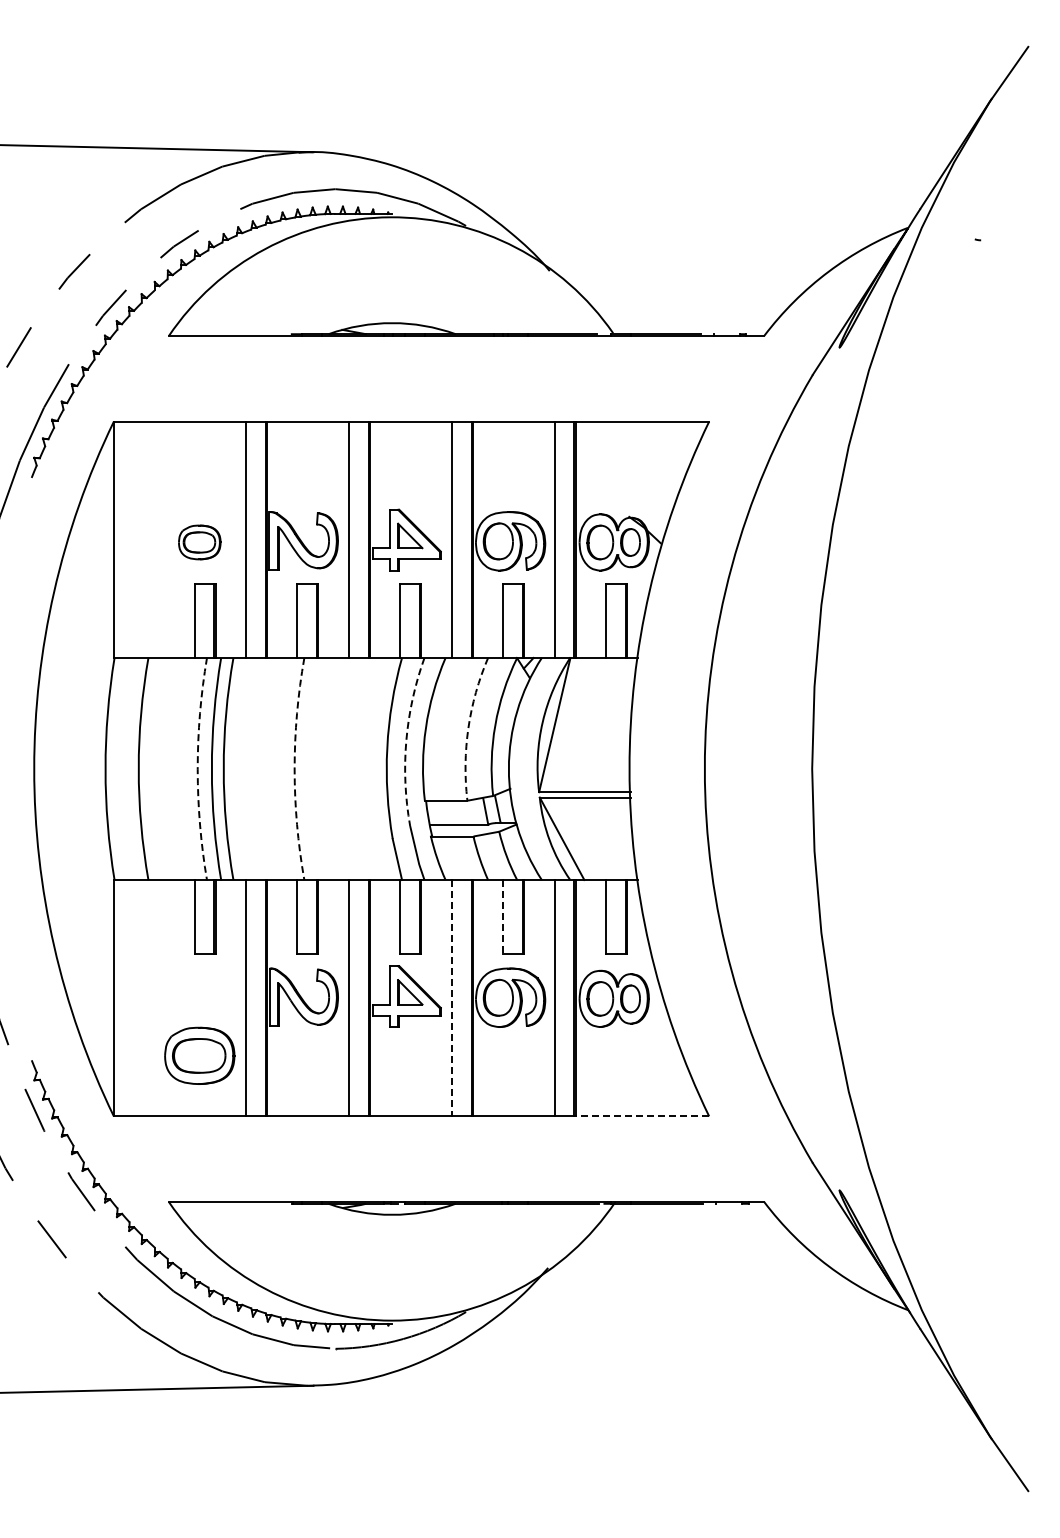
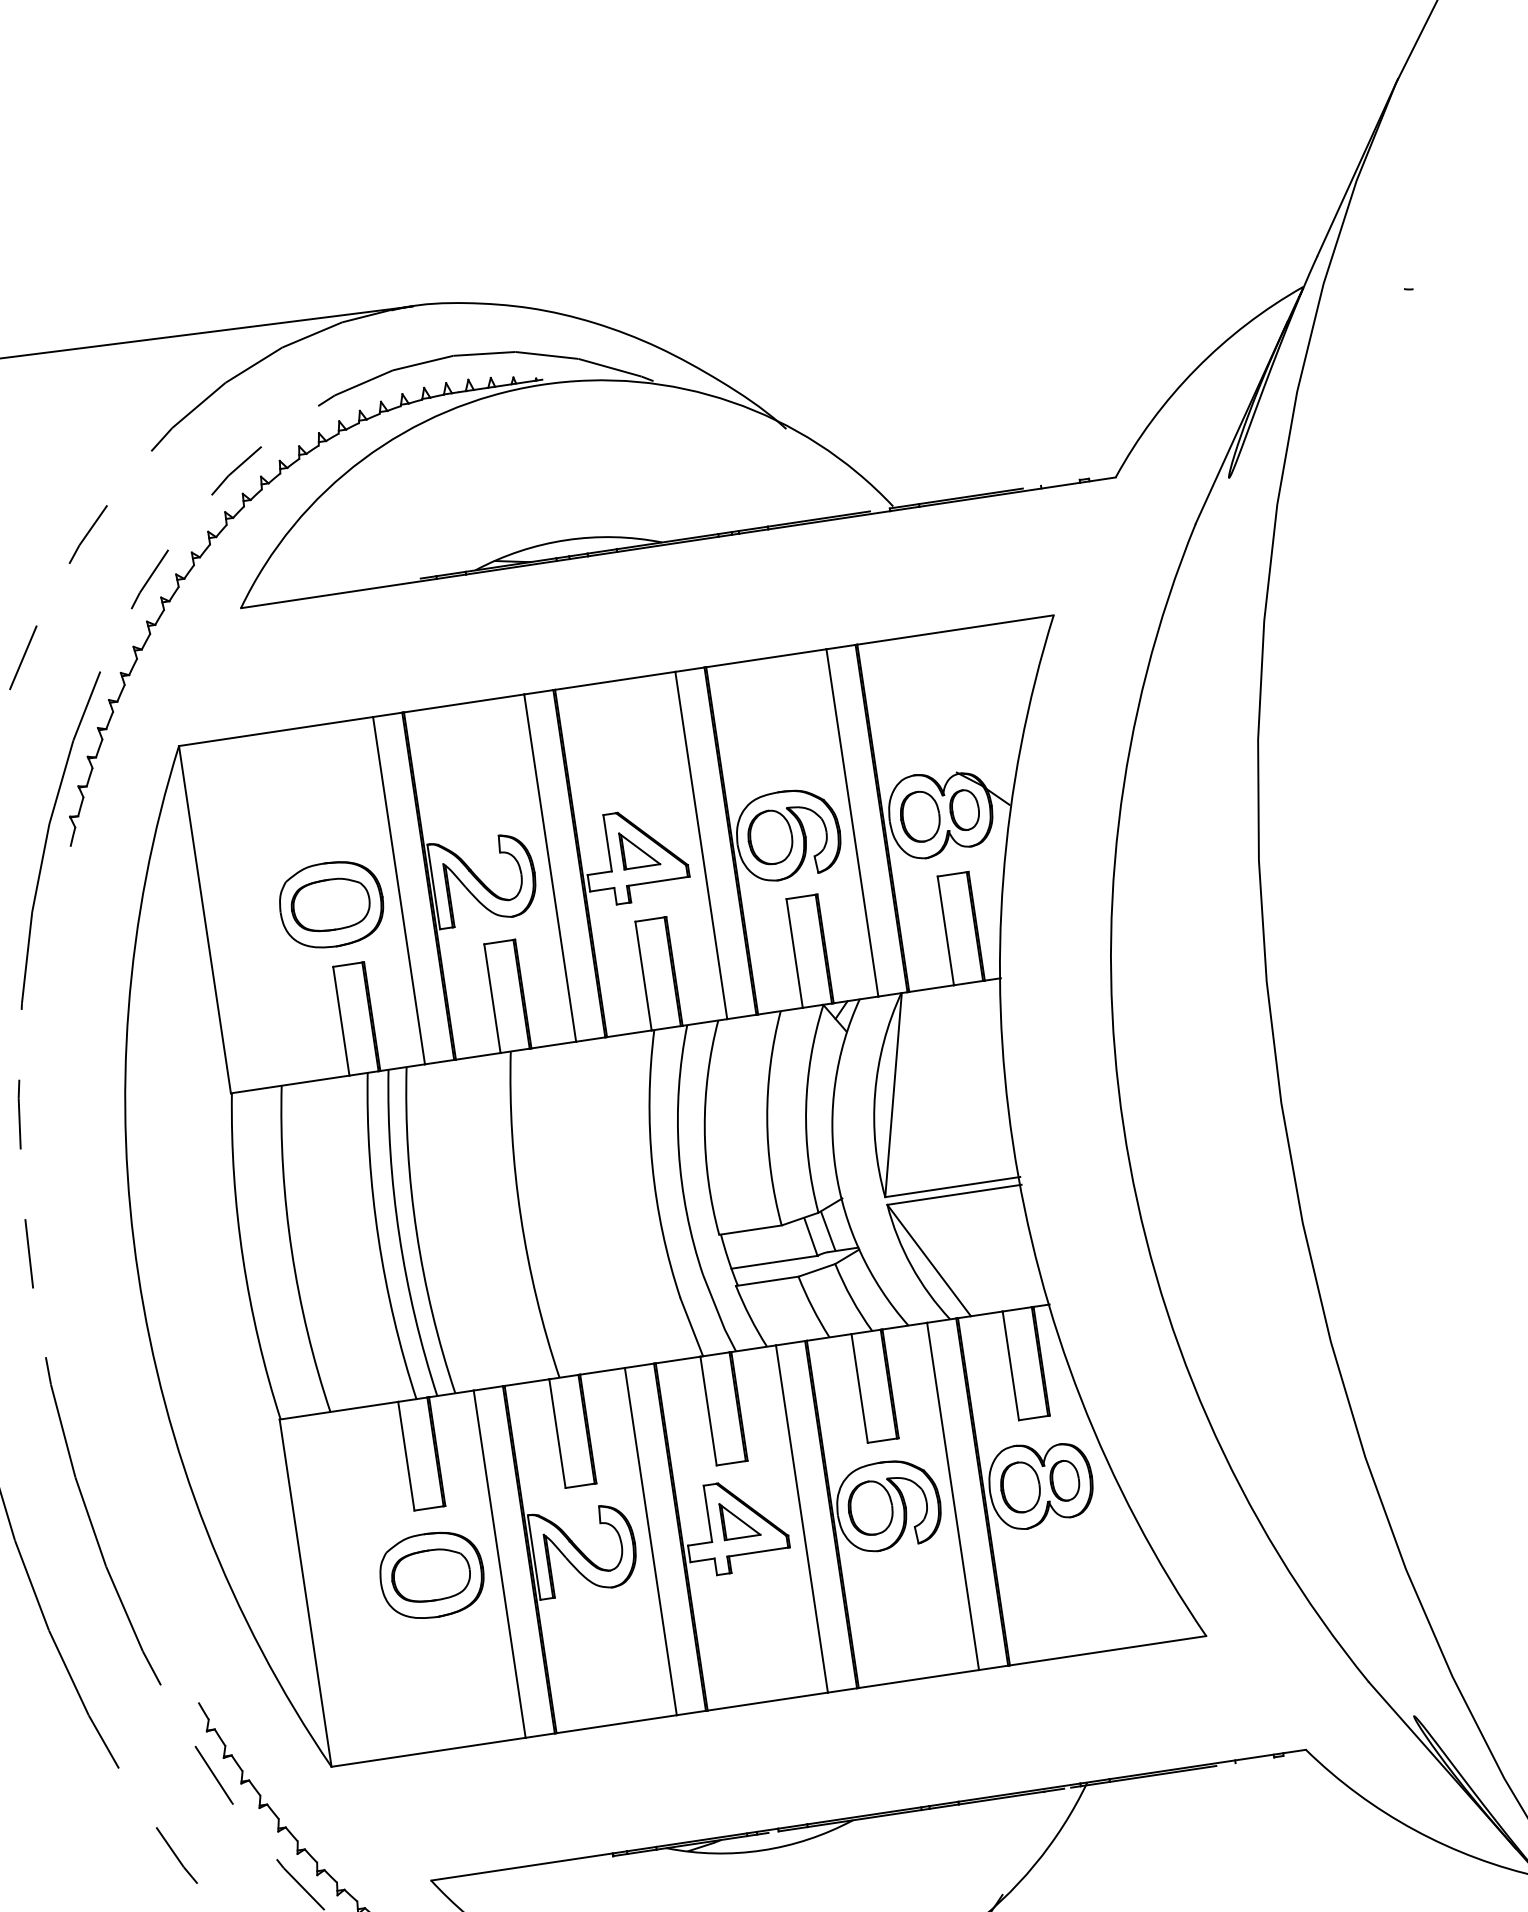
part: (199, 542) -> (331, 904), size x1.67
arc: (468, 728) -> (767, 1119), dashed -> solid
arc: (406, 741) -> (679, 1151), dashed -> solid
arc: (197, 769) -> (378, 1238), dashed -> solid
arc: (294, 769) -> (520, 1217), dashed -> solid
line: (503, 917) -> (860, 1389), dashed -> solid
line: (451, 998) -> (801, 1519), dashed -> solid
part: (199, 1055) -> (431, 1574), moved
line: (642, 1116) -> (1108, 1650), dashed -> solid

